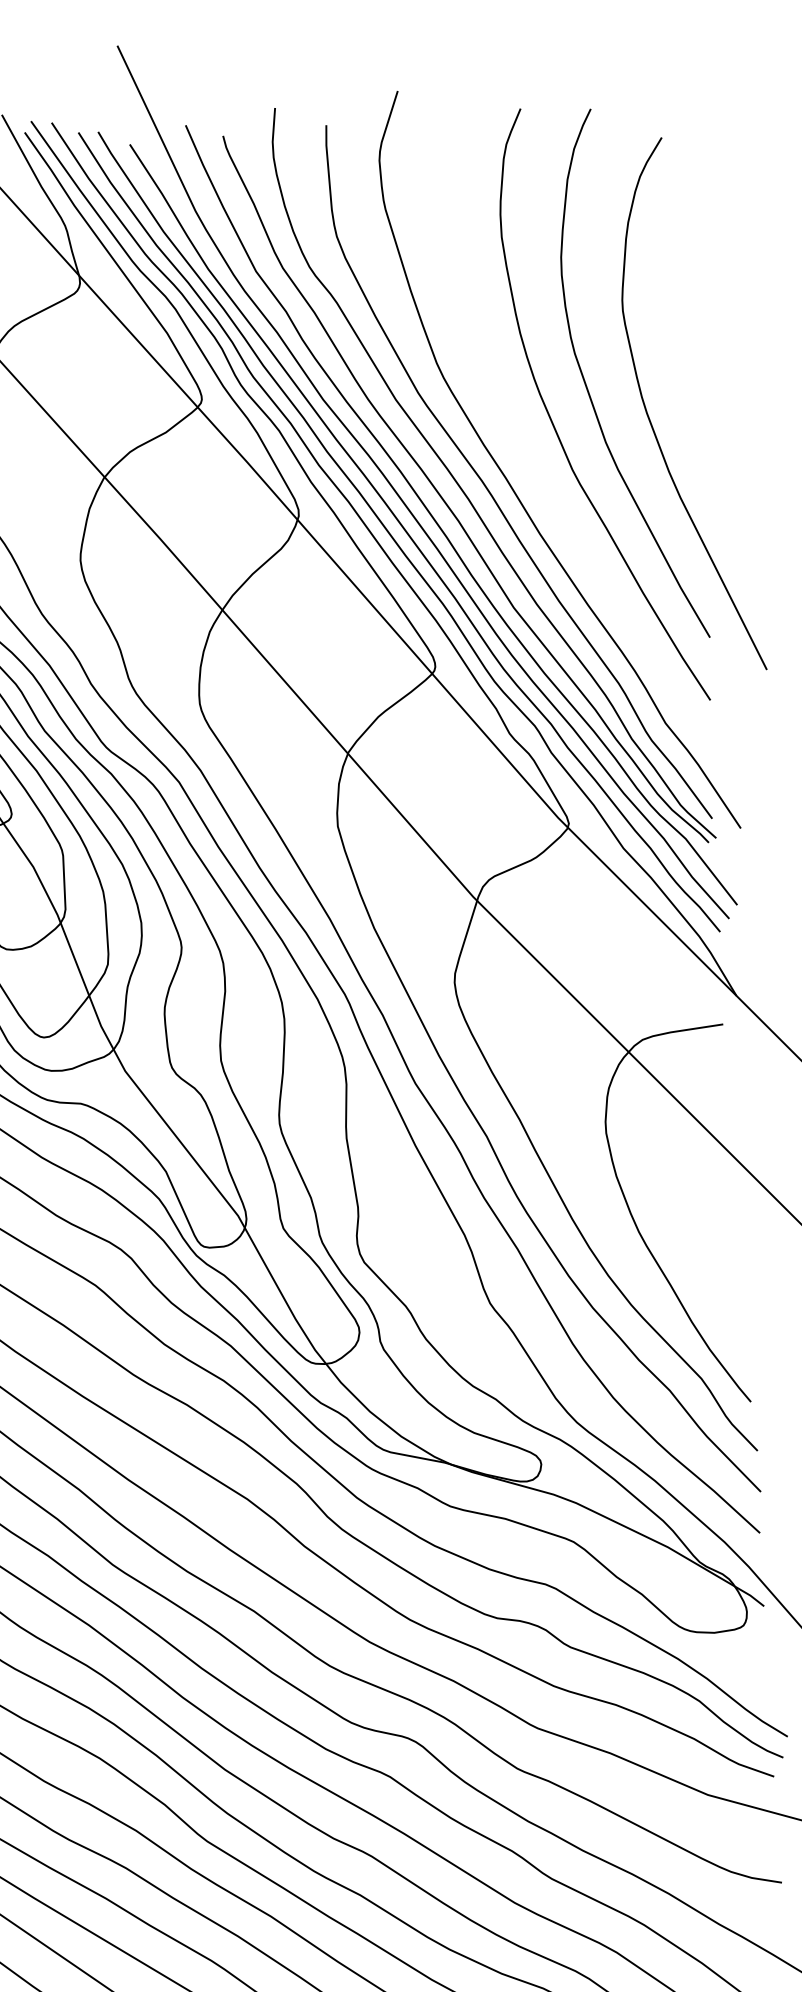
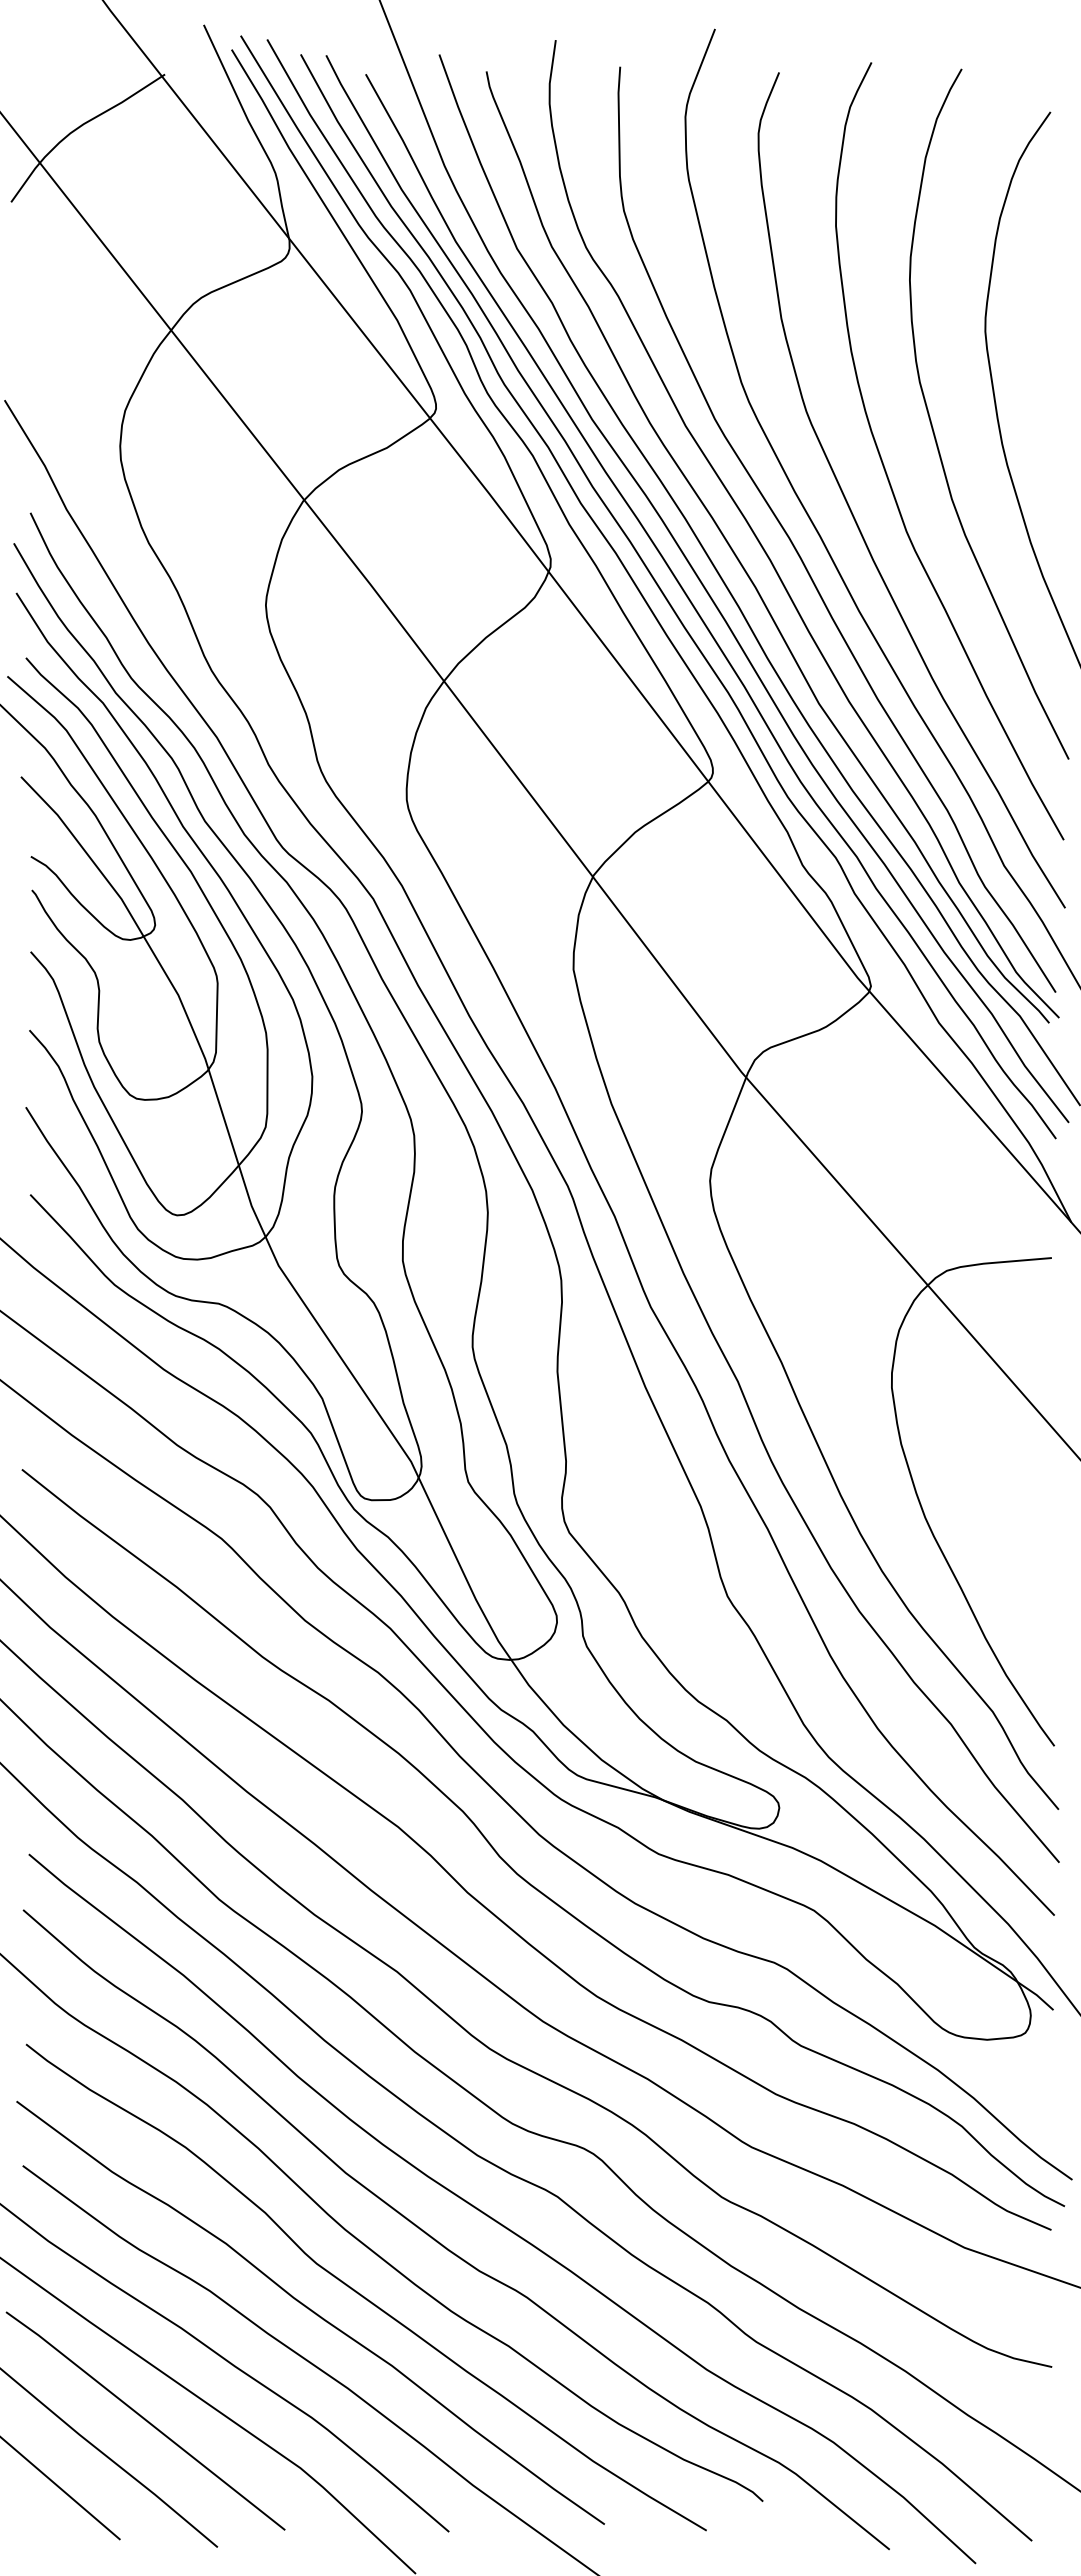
curve: (532, 462) -> (855, 518), added

